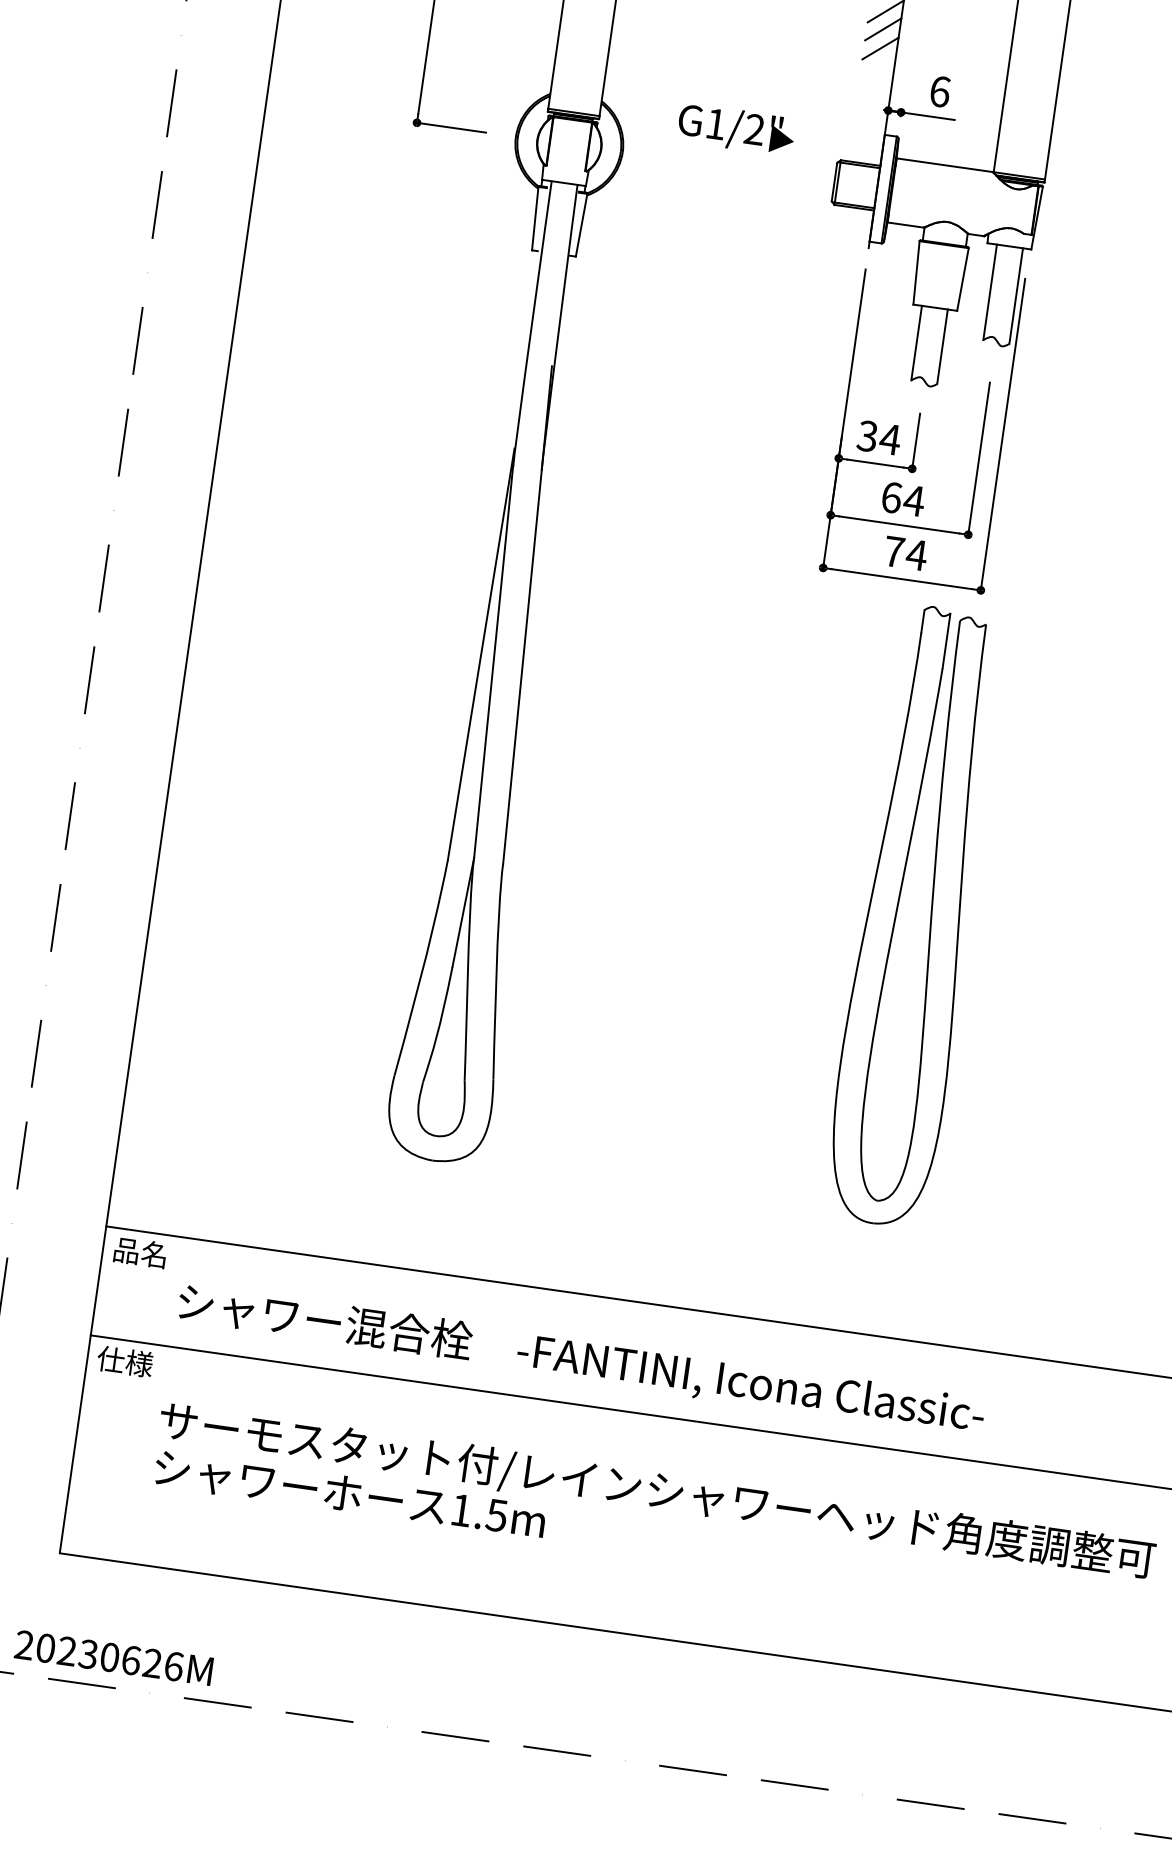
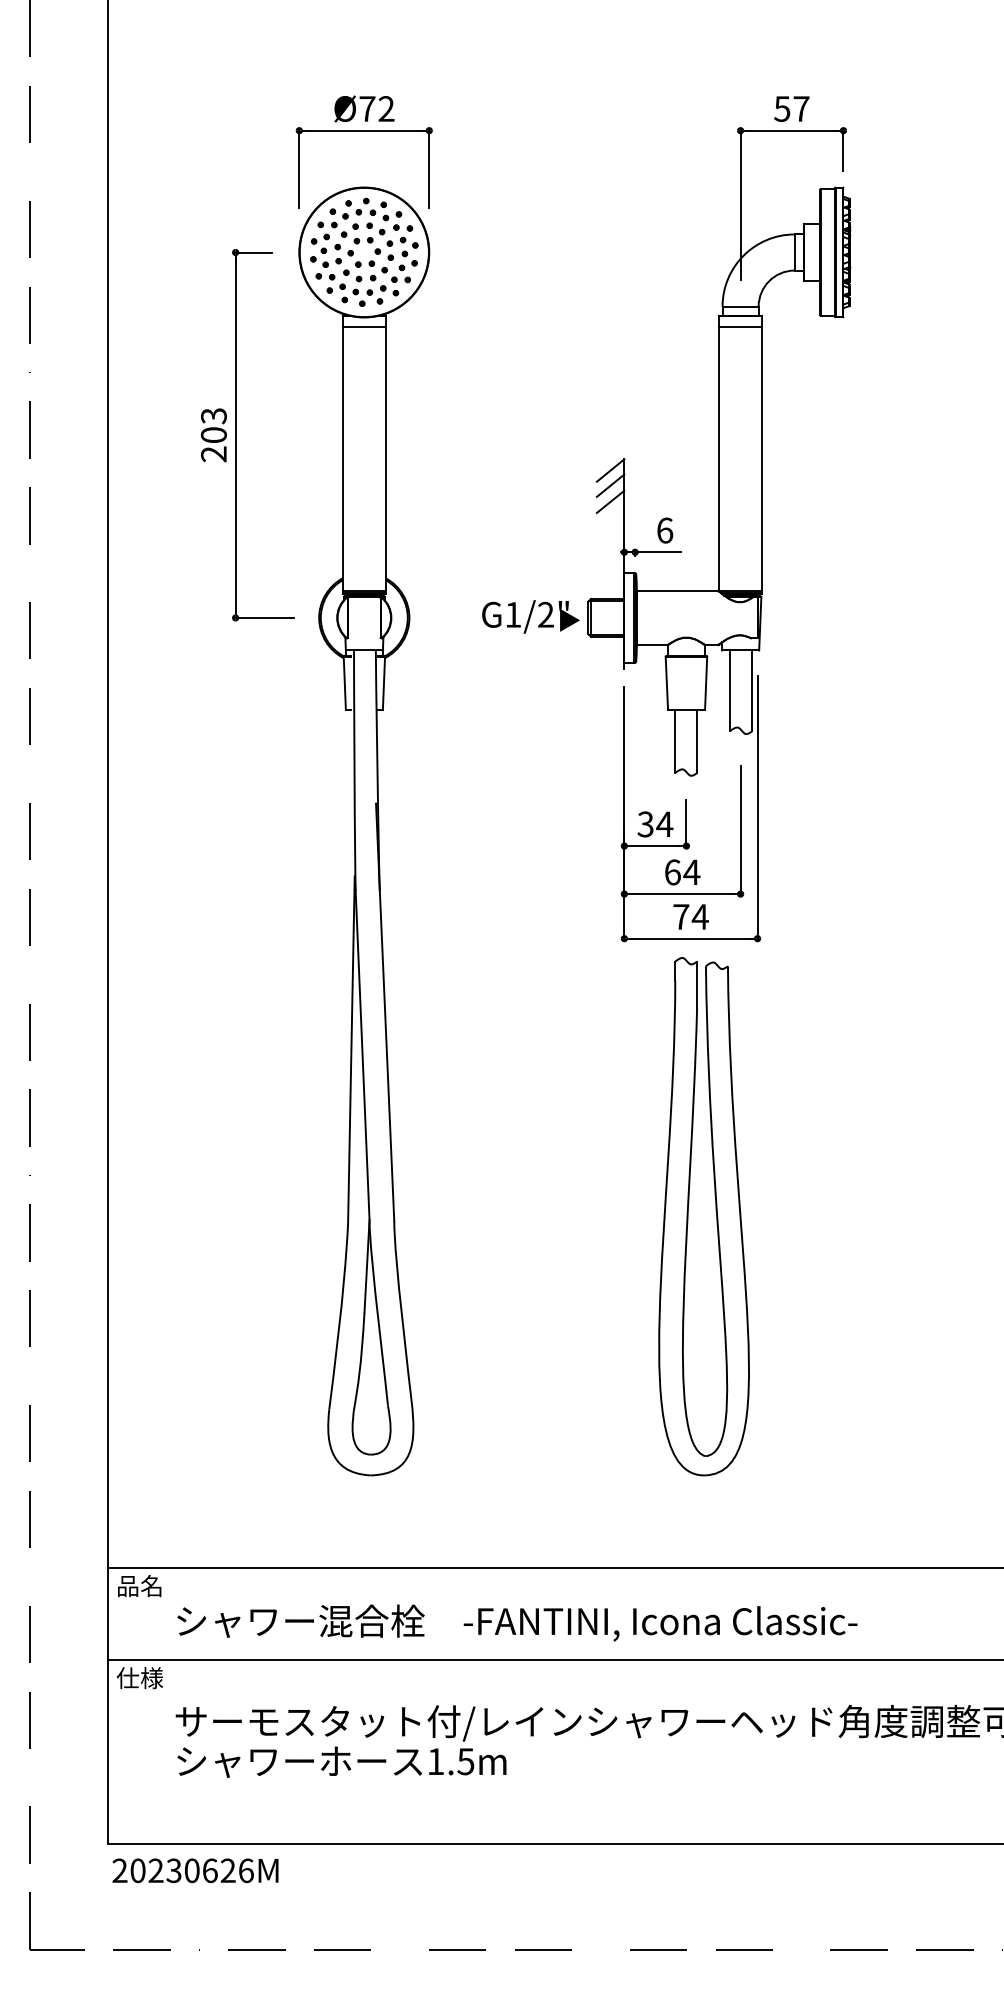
text: (736, 129) -> (530, 616), moved
part: (930, 912) -> (715, 1211), moved
text: (113, 1657) -> (195, 1870), moved

